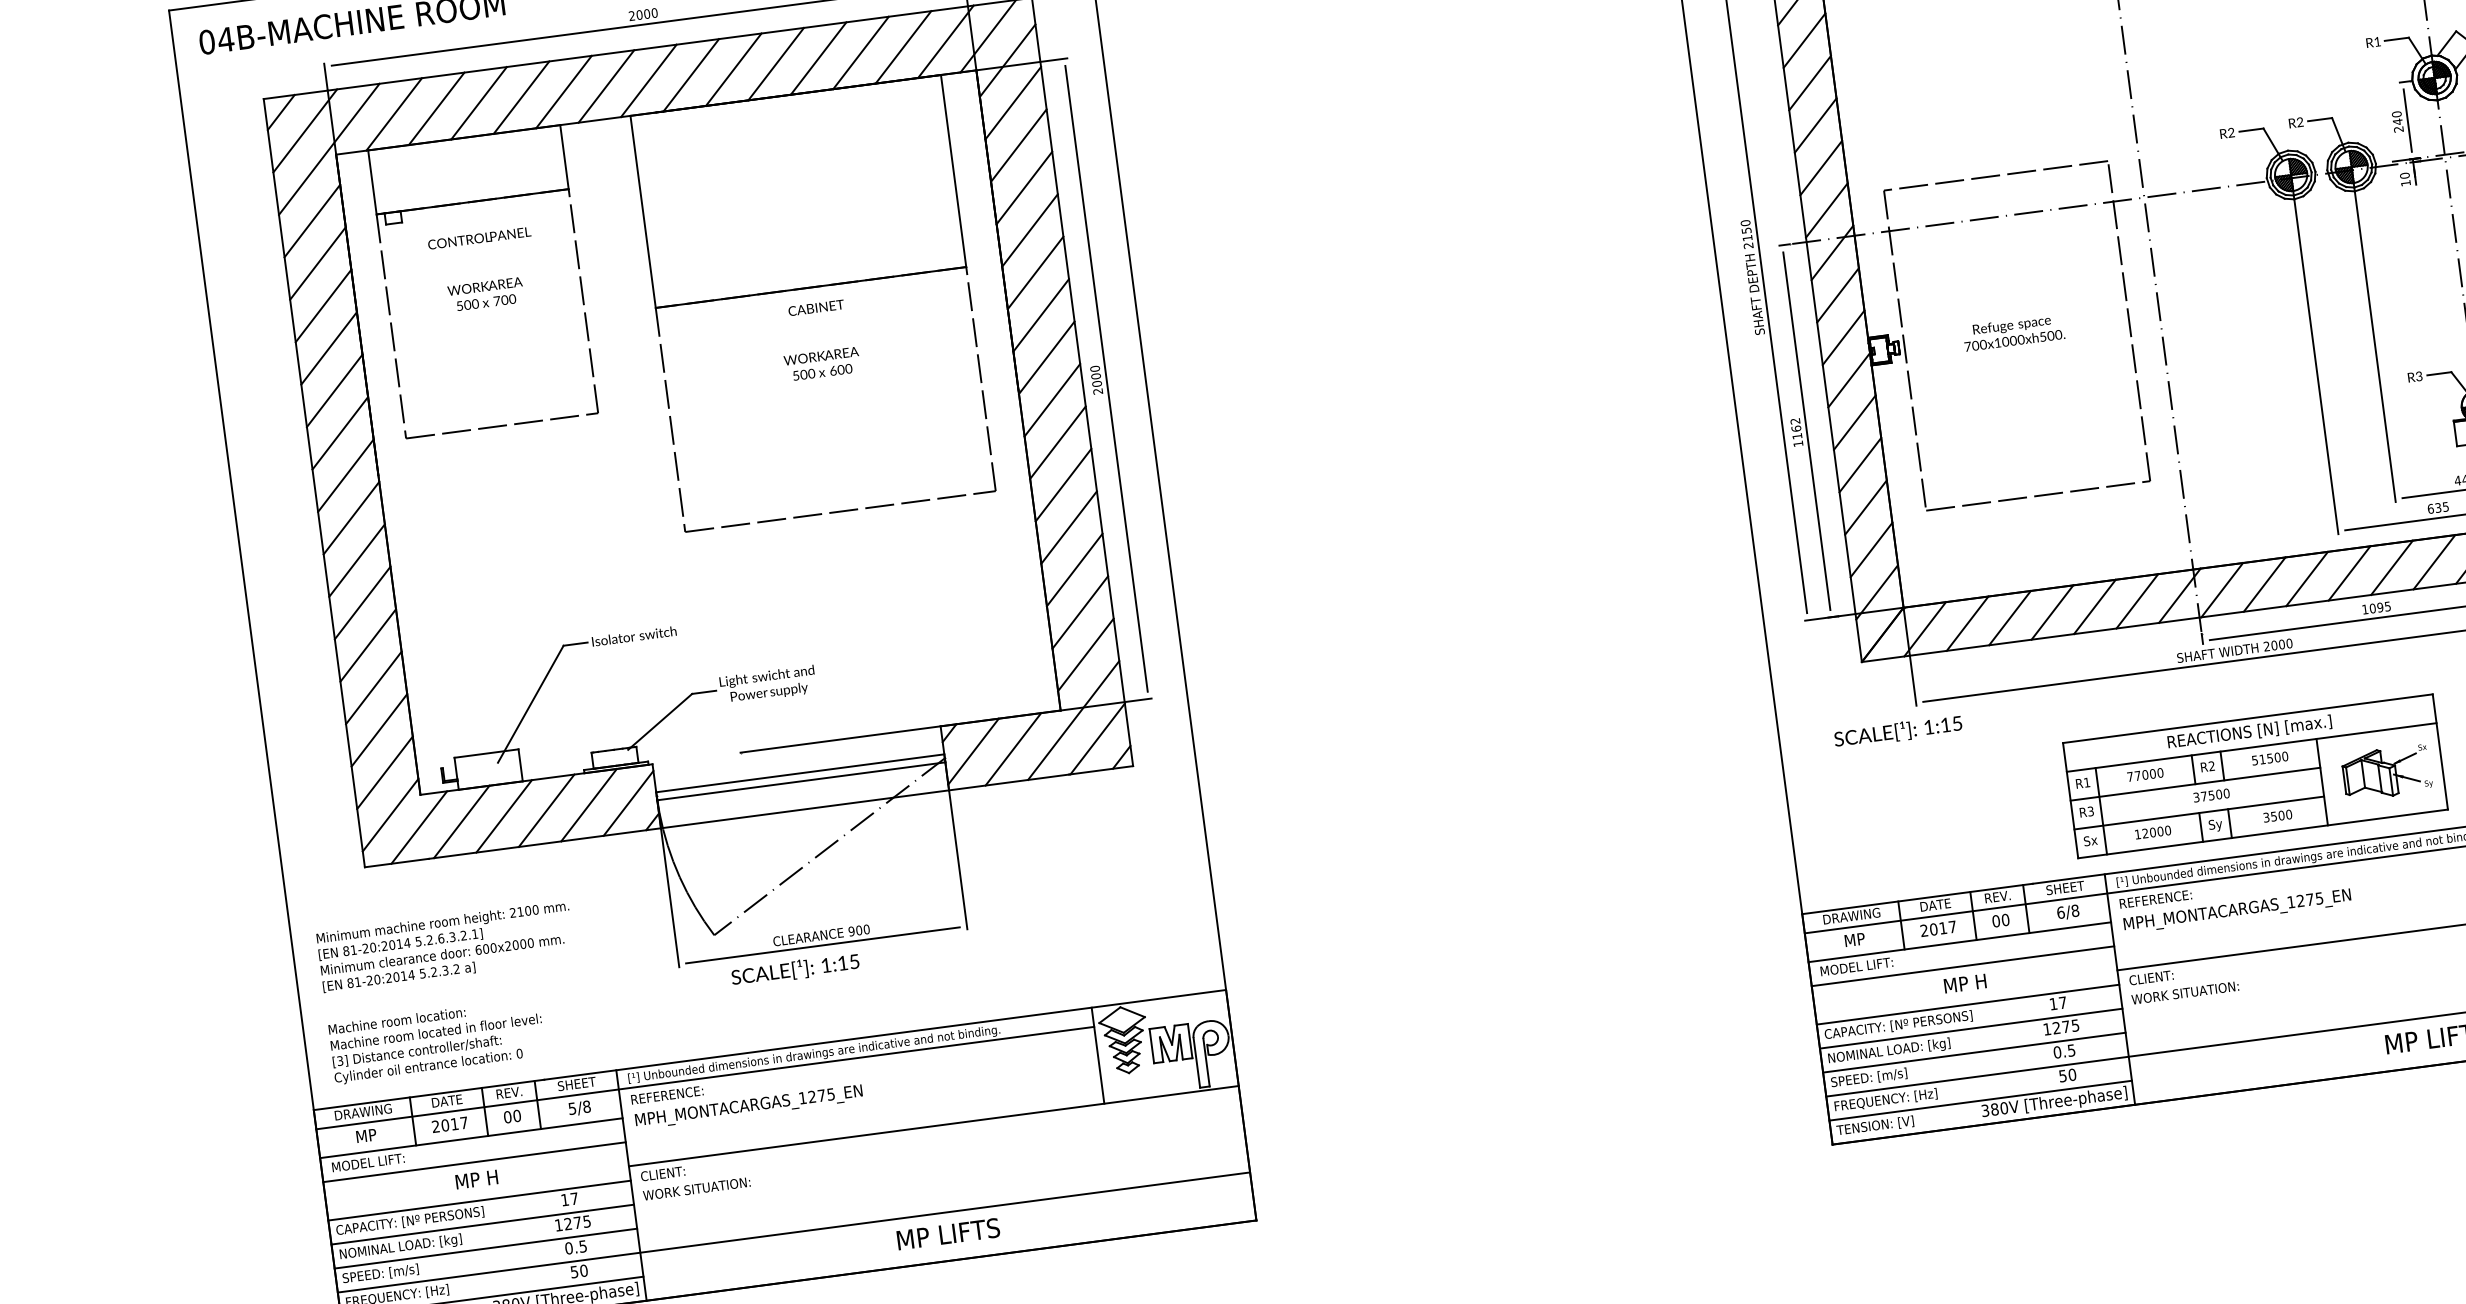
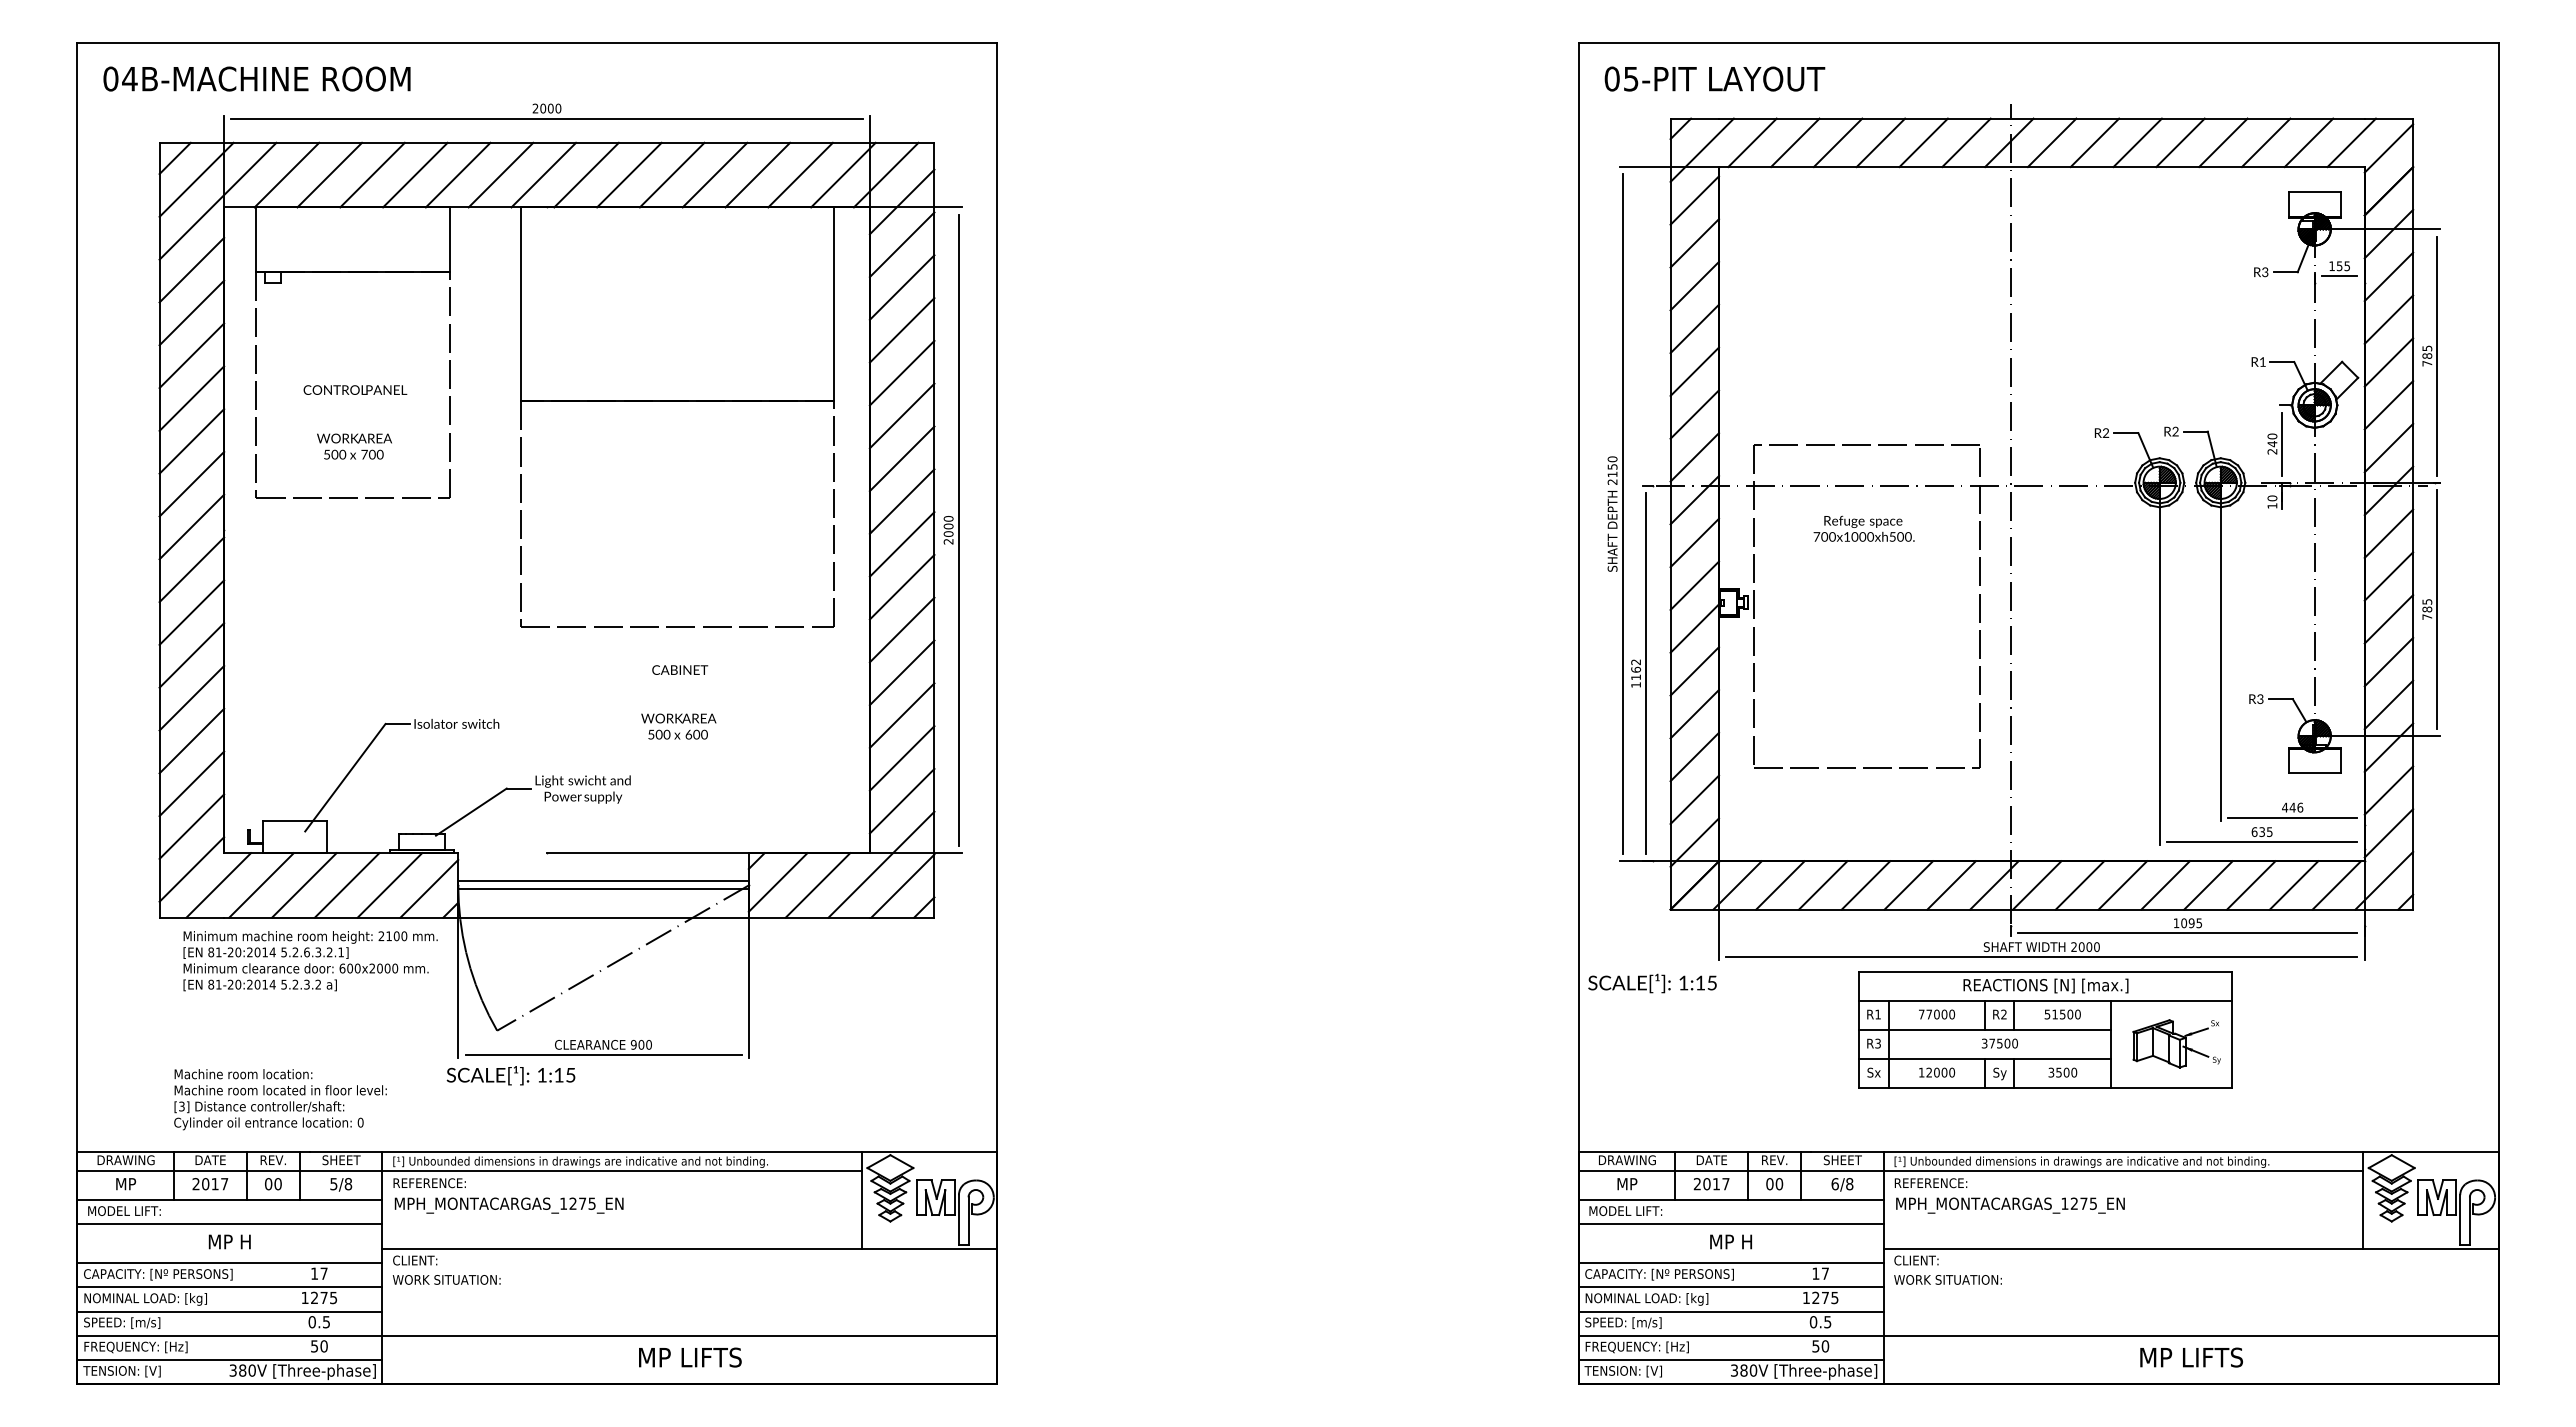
text: (483, 270) -> (355, 422), moved
text: (2013, 332) -> (1863, 528), moved
text: (818, 340) -> (678, 702), moved
text: (1898, 731) -> (1652, 983), moved
part: (2254, 775) -> (2045, 1029), moved
text: (445, 947) -> (310, 961), moved
text: (794, 969) -> (510, 1075), moved
text: (437, 1041) -> (280, 1099), moved

